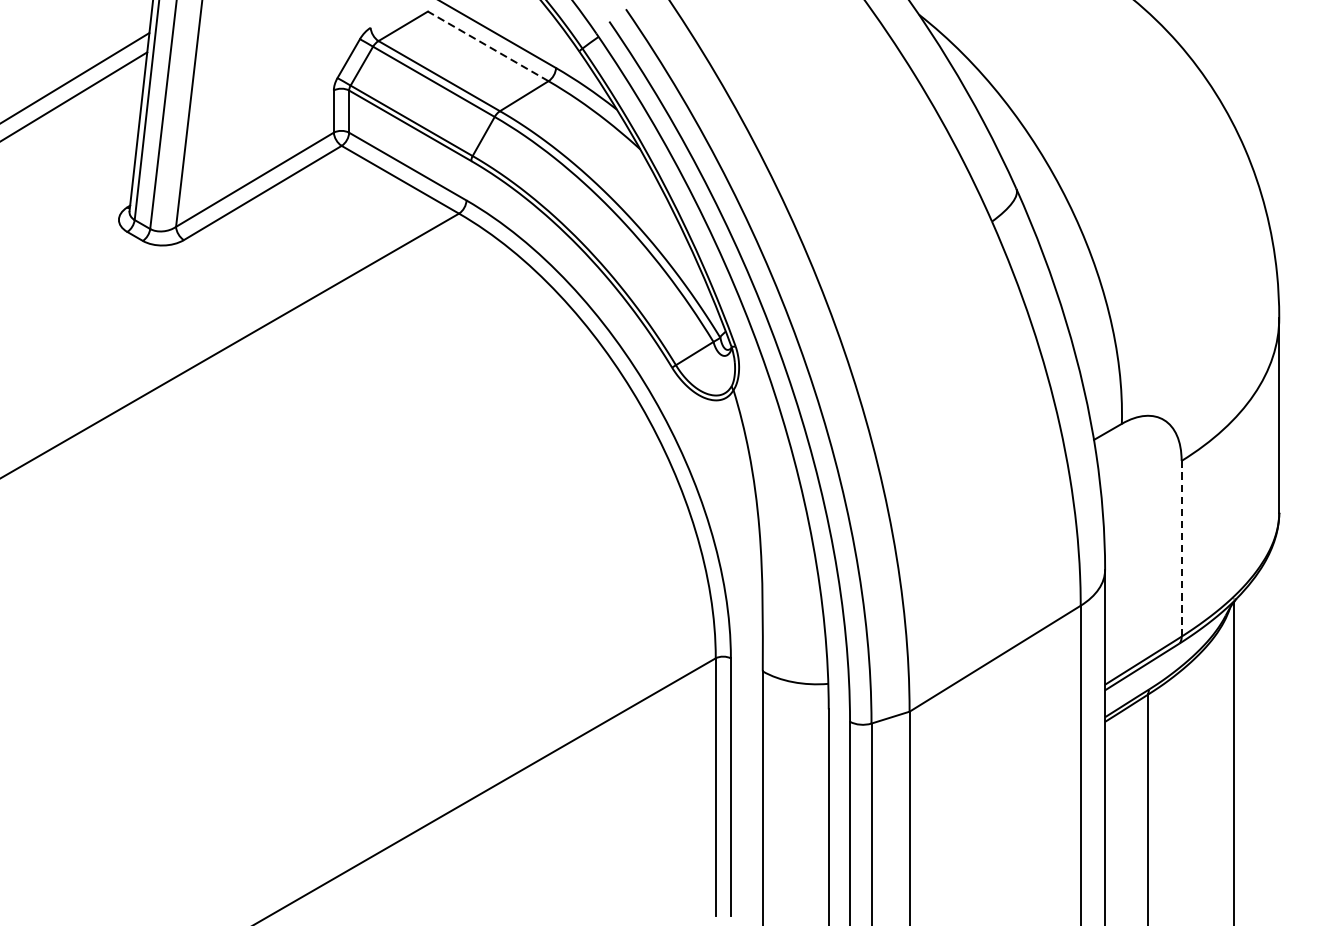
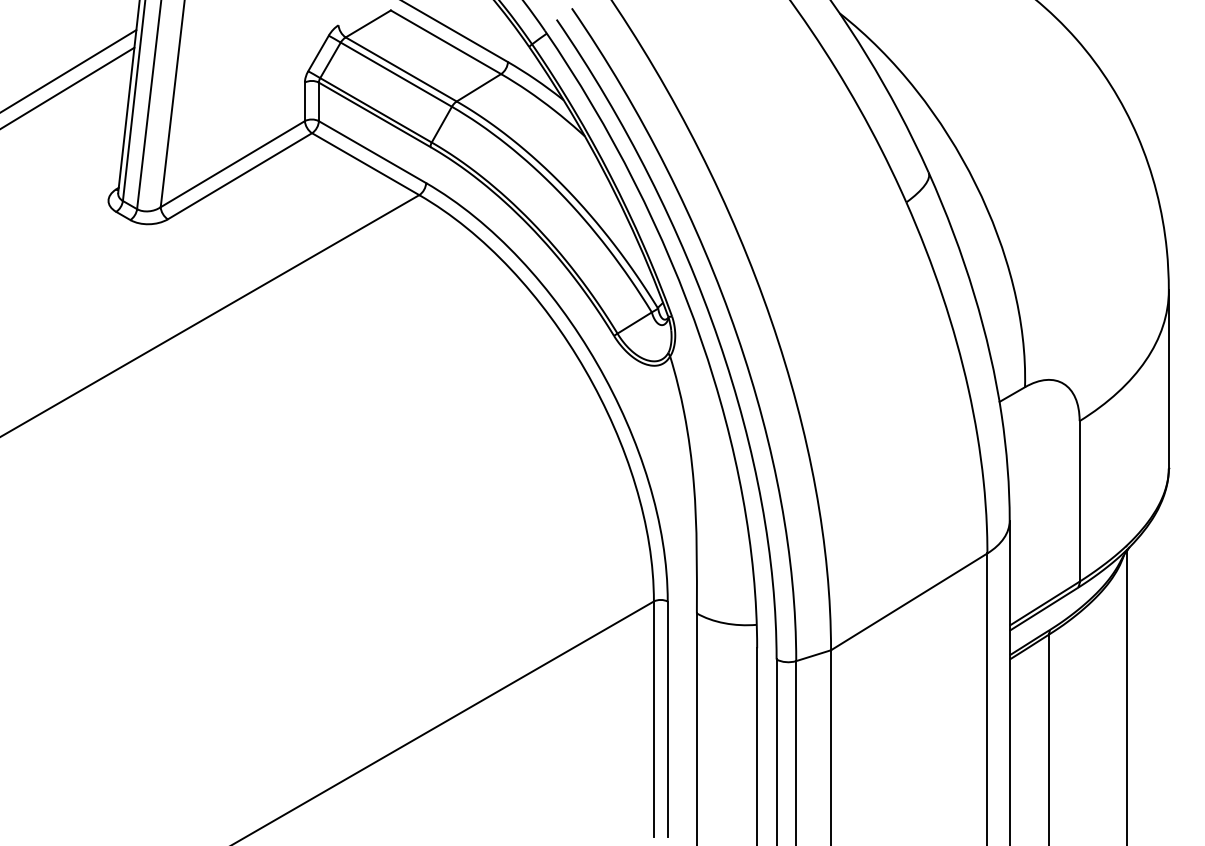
line: (488, 46) -> (446, 42), dashed -> solid
line: (1181, 547) -> (1079, 500), dashed -> solid

